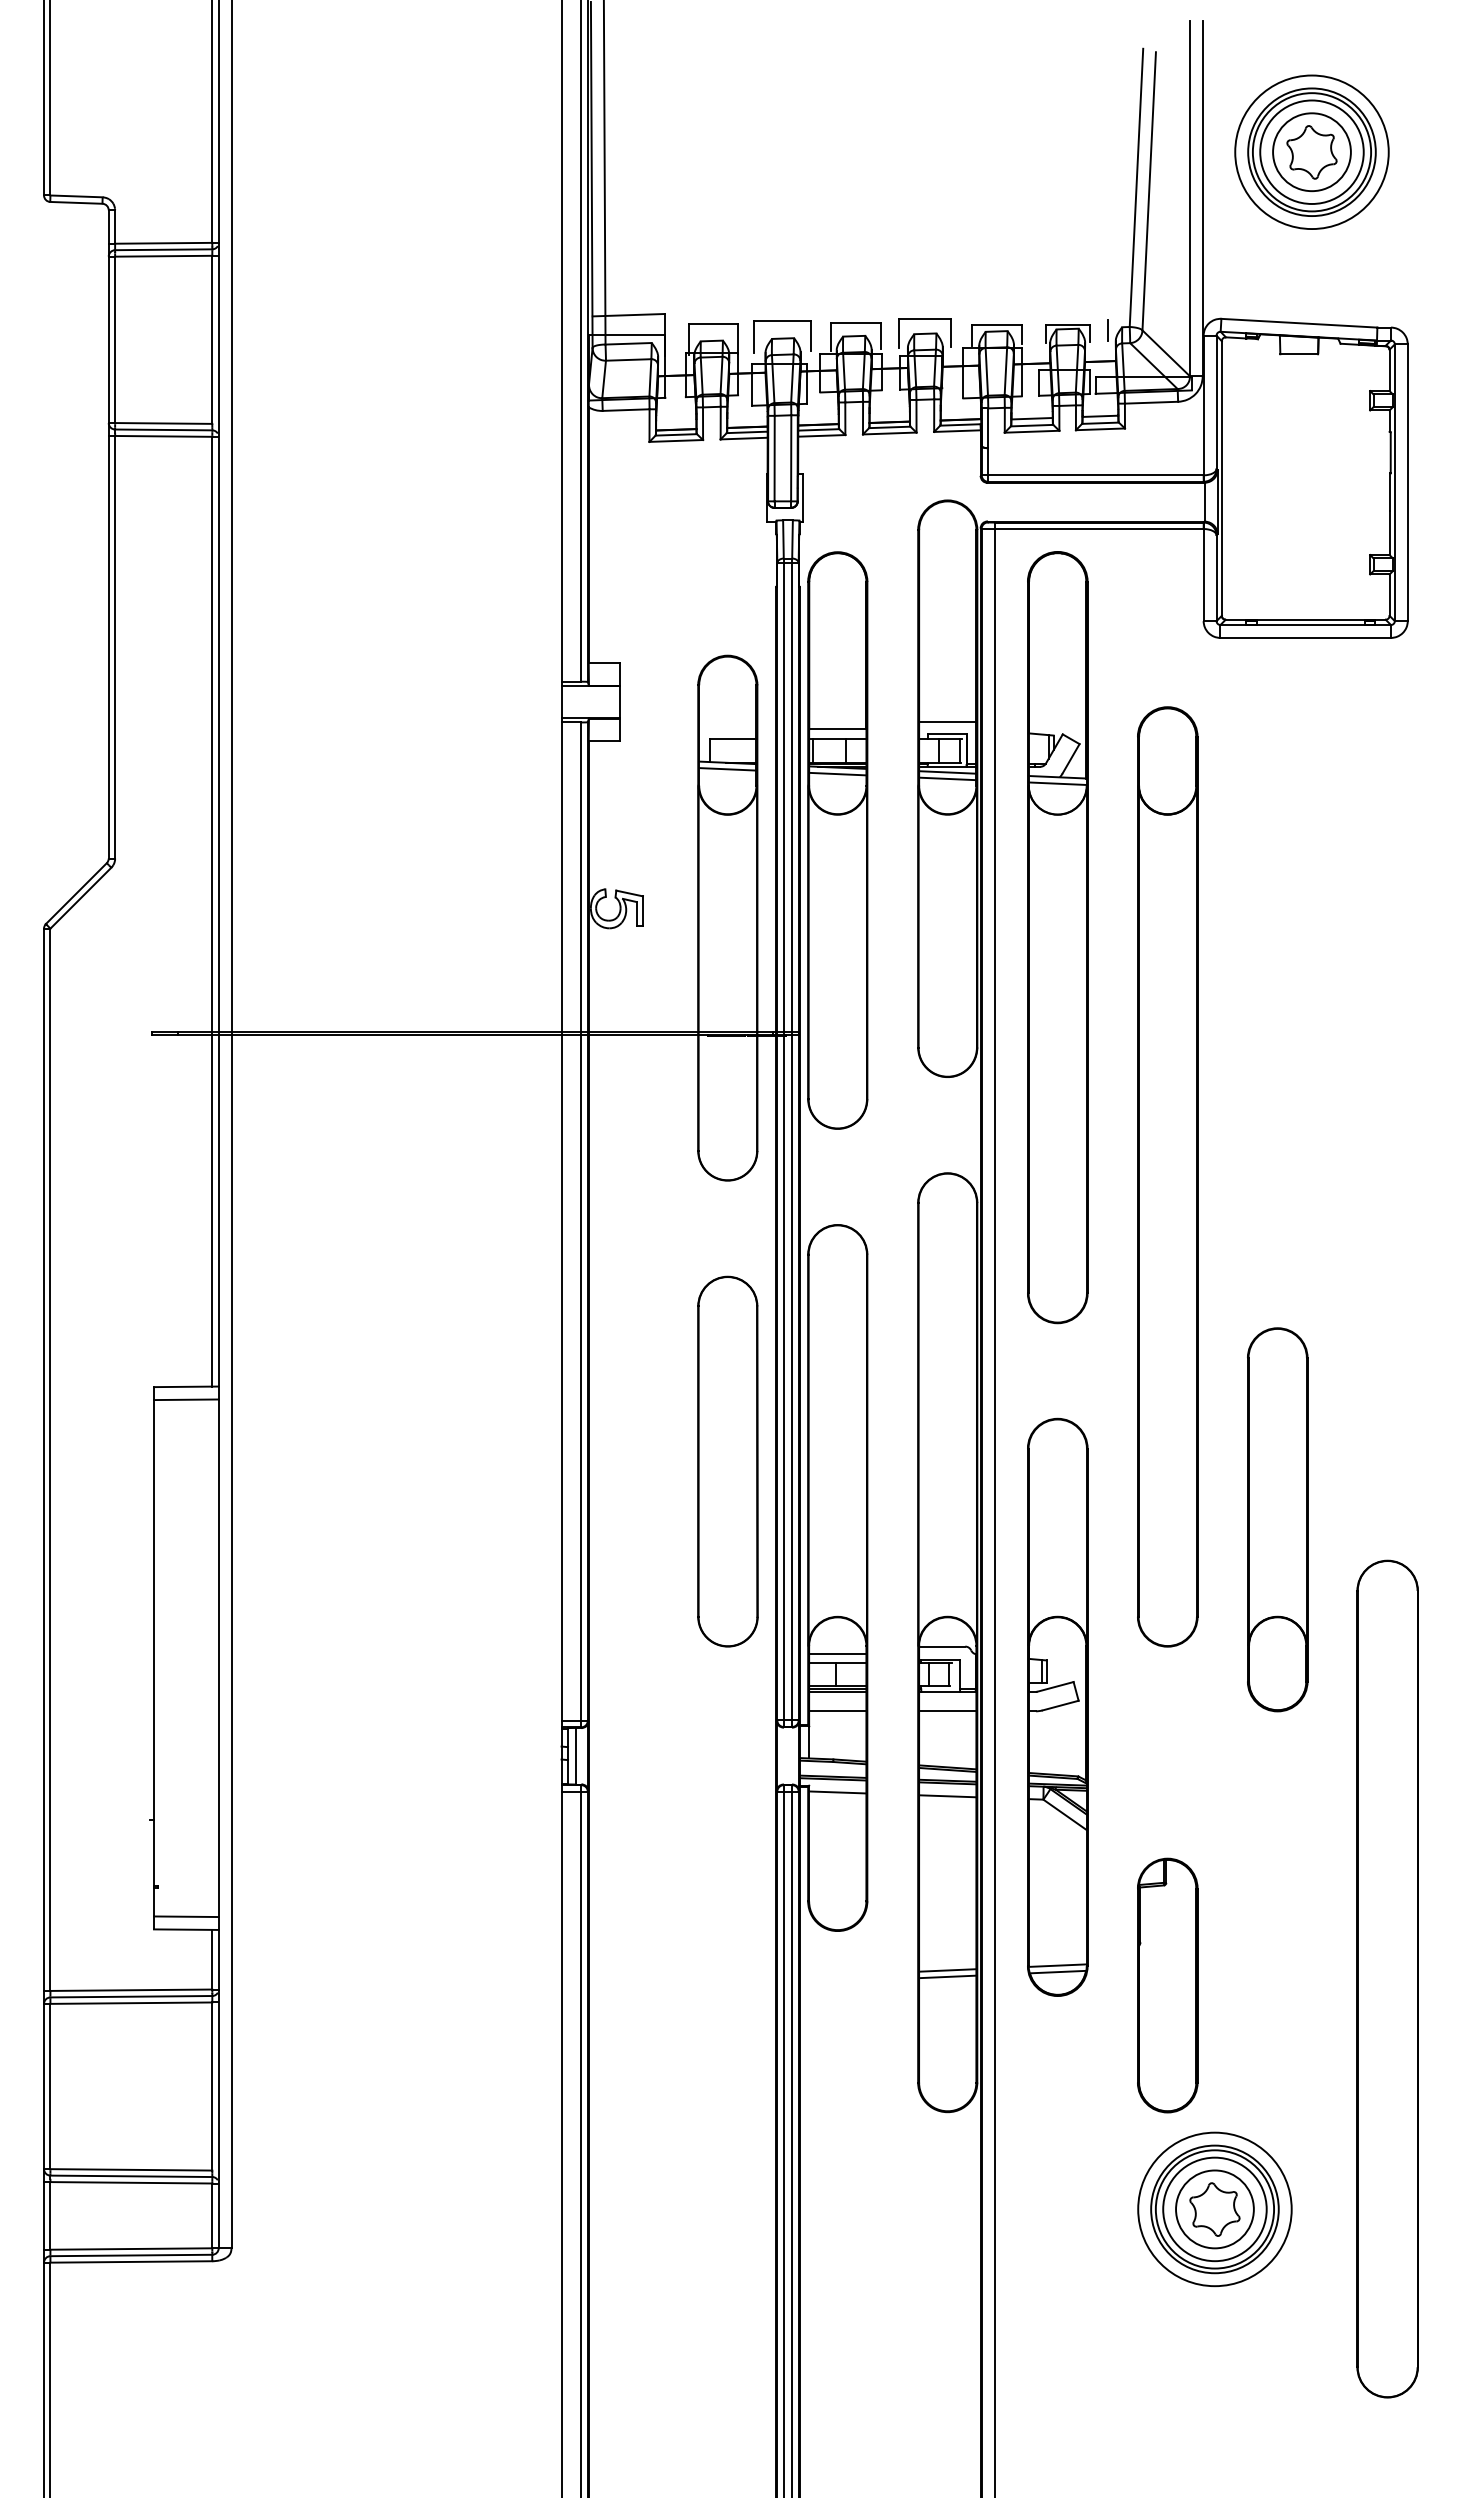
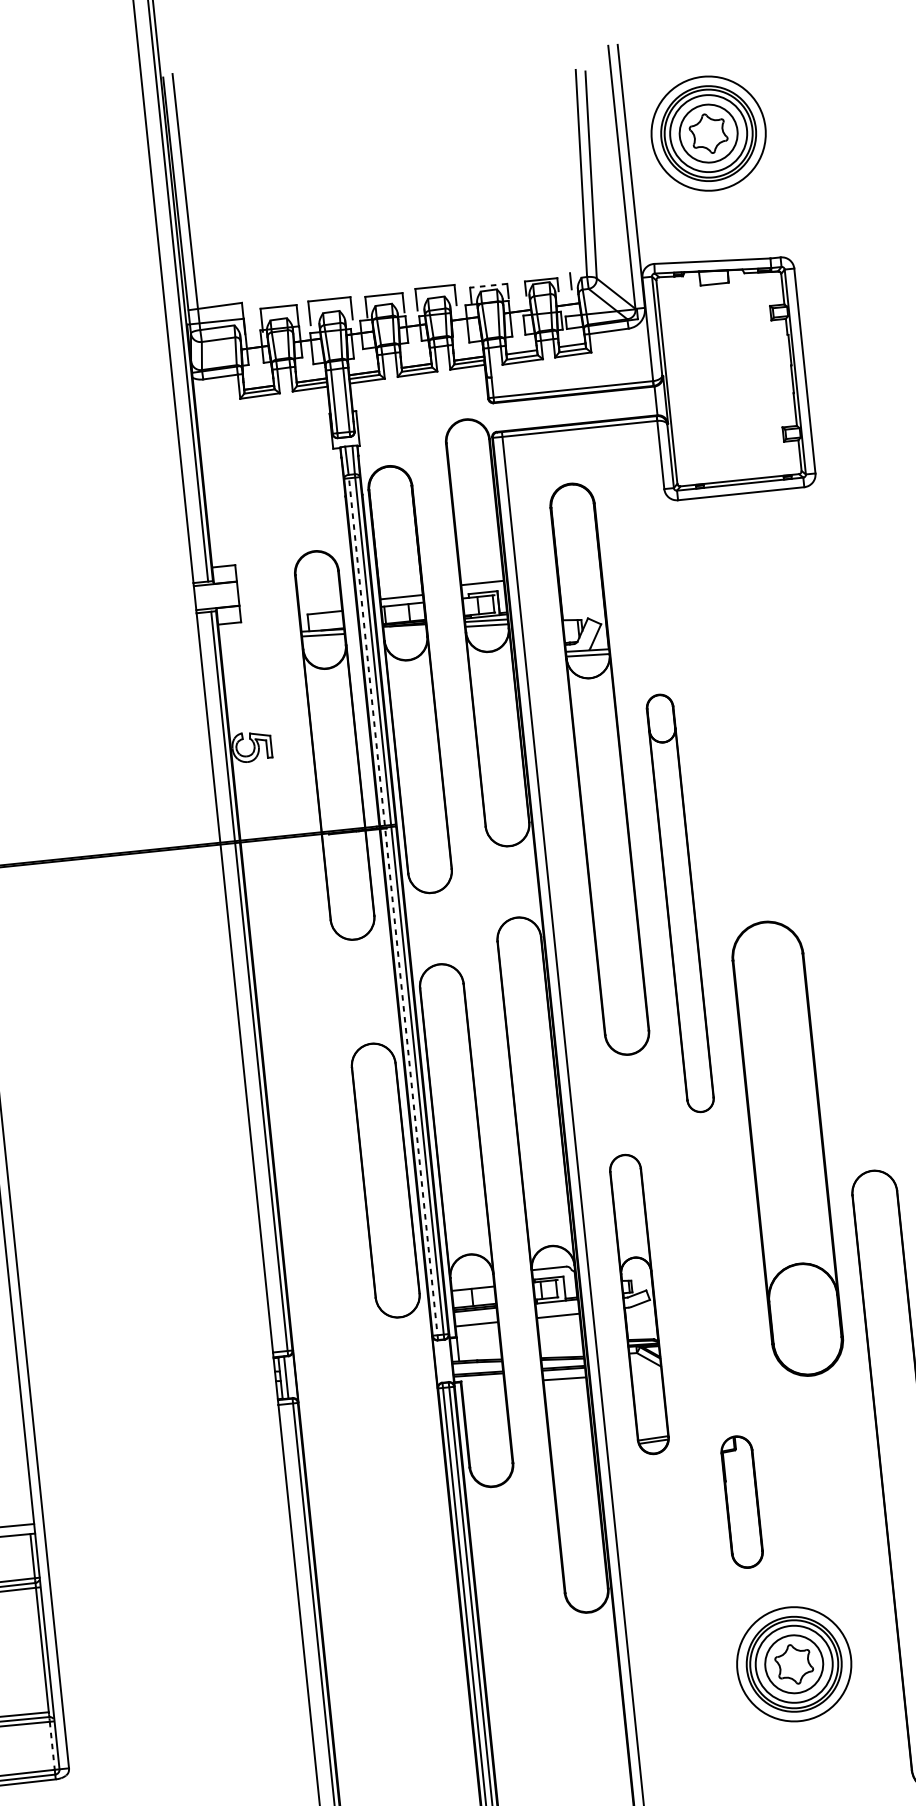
line: (996, 325) -> (488, 286), solid -> dashed
line: (837, 773) -> (404, 629), removed
part: (1057, 937) -> (599, 769), moved
line: (783, 1142) -> (393, 907), solid -> dashed
part: (1167, 1176) -> (680, 903), size x0.6
part: (727, 1461) -> (385, 1180), moved
part: (1277, 1519) -> (787, 1148), size x1.6
line: (837, 1654) -> (472, 1282), removed
part: (1057, 1706) -> (639, 1303), size x0.7
line: (837, 1792) -> (482, 1384), removed
line: (947, 1970) -> (577, 1507), removed
line: (947, 1976) -> (578, 1512), removed
part: (1167, 1985) -> (741, 1502), size x0.7
line: (212, 2216) -> (52, 1746), solid -> dashed

